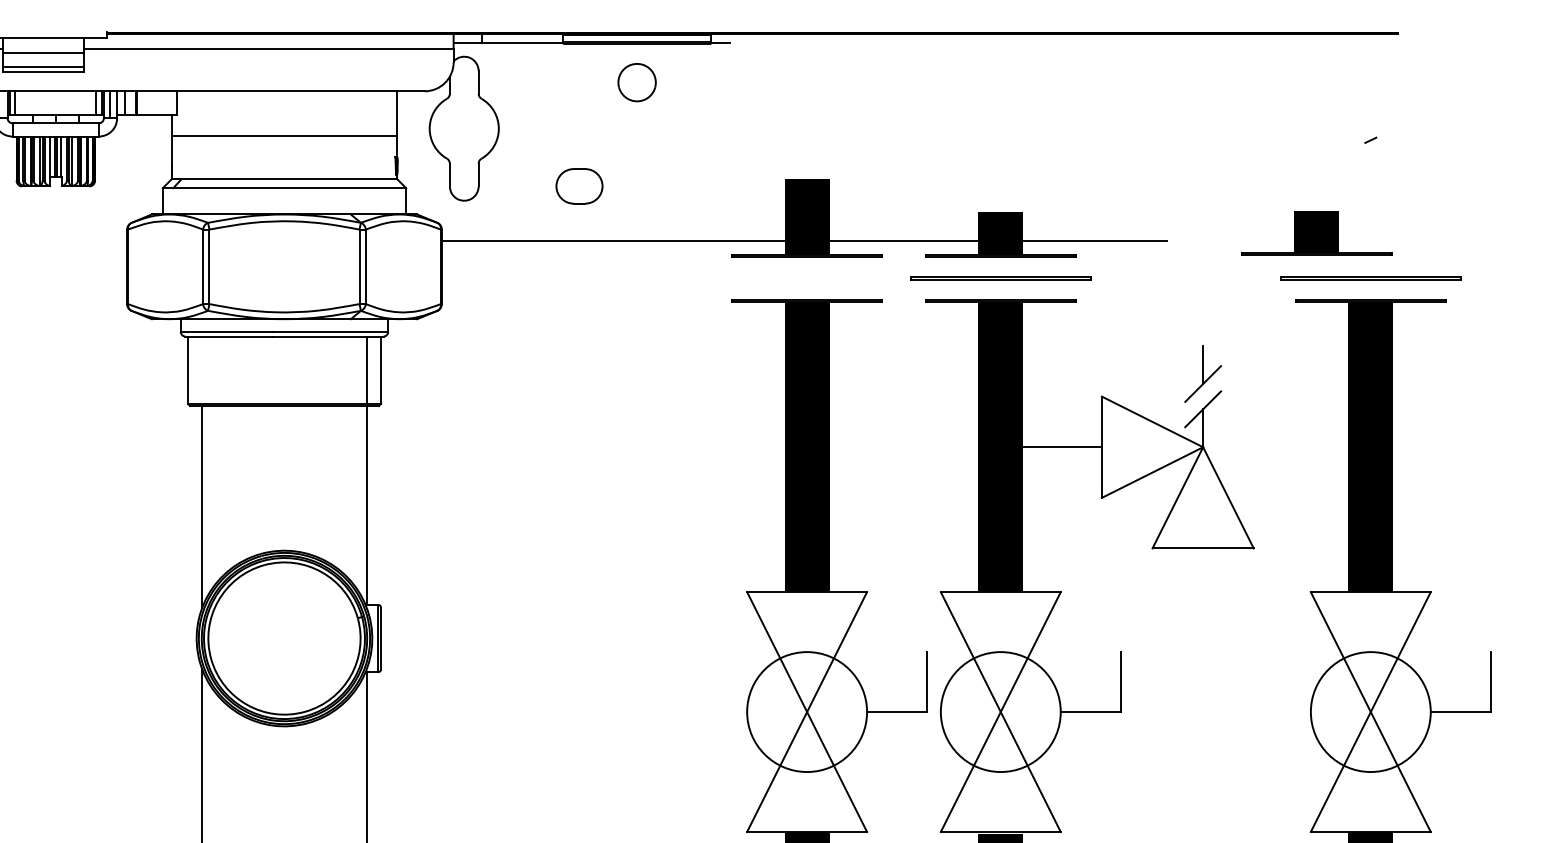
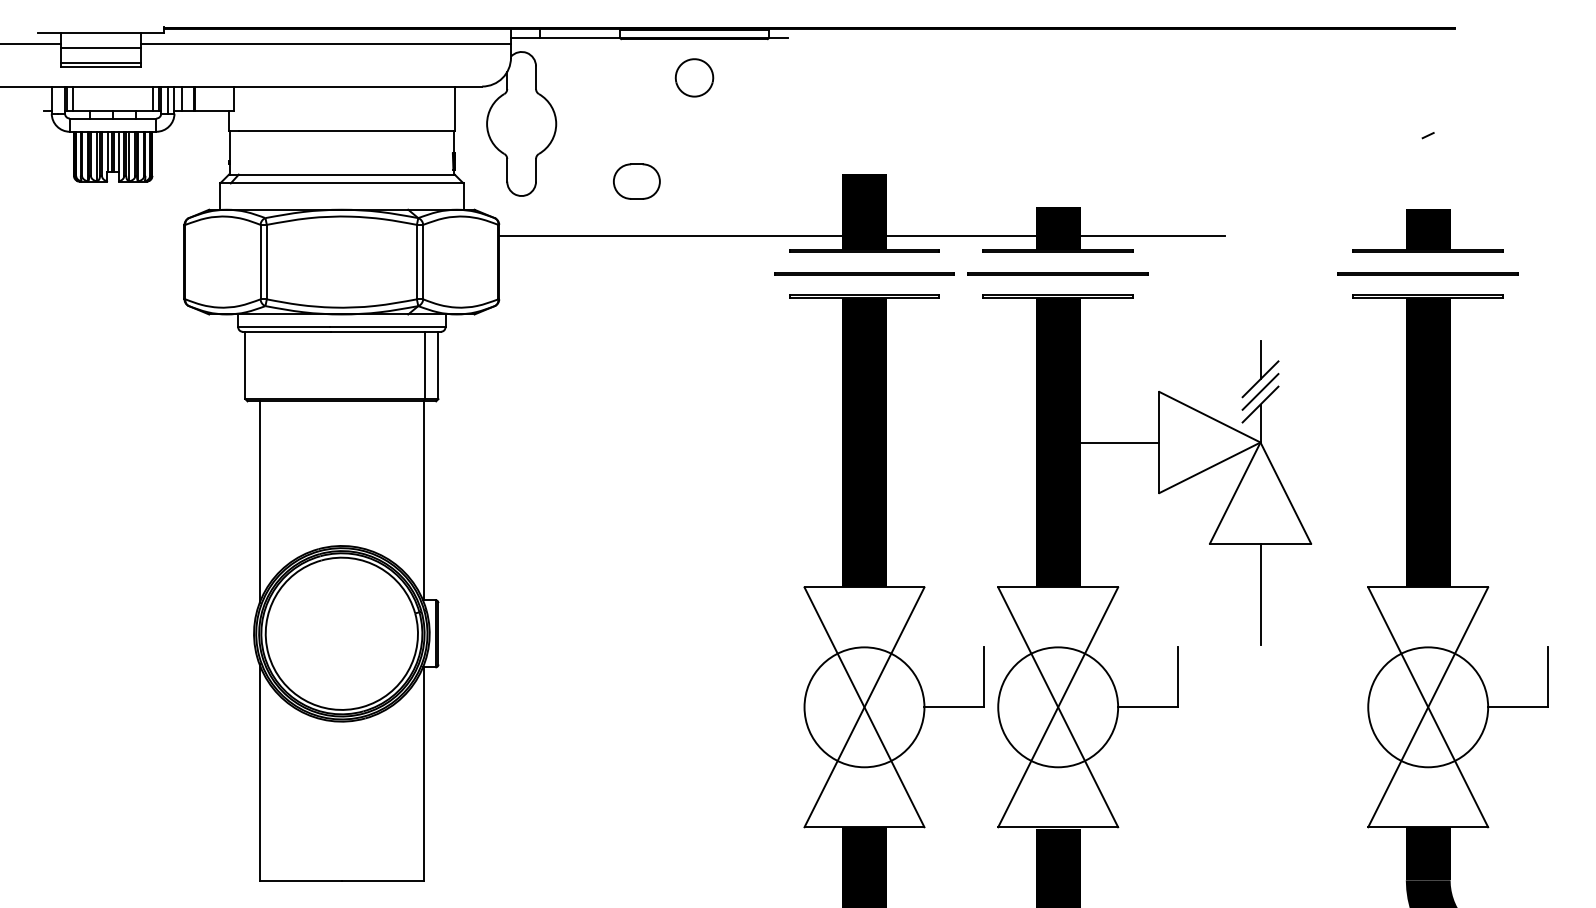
part: (1316, 233) -> (1427, 230), moved
line: (807, 278) -> (864, 273), added
line: (1203, 396) -> (1260, 391), added
line: (1203, 598) -> (1260, 593), added

